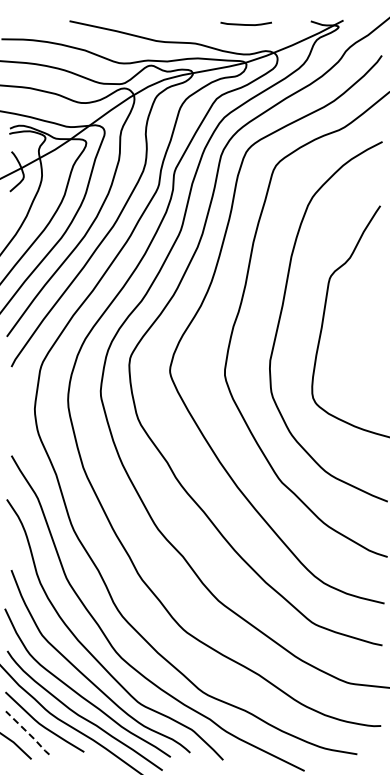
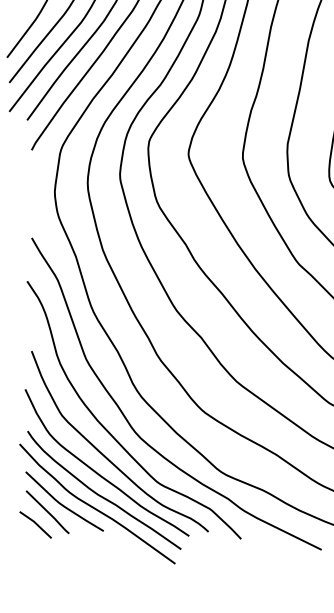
line: (28, 733) -> (48, 512), dashed -> solid

